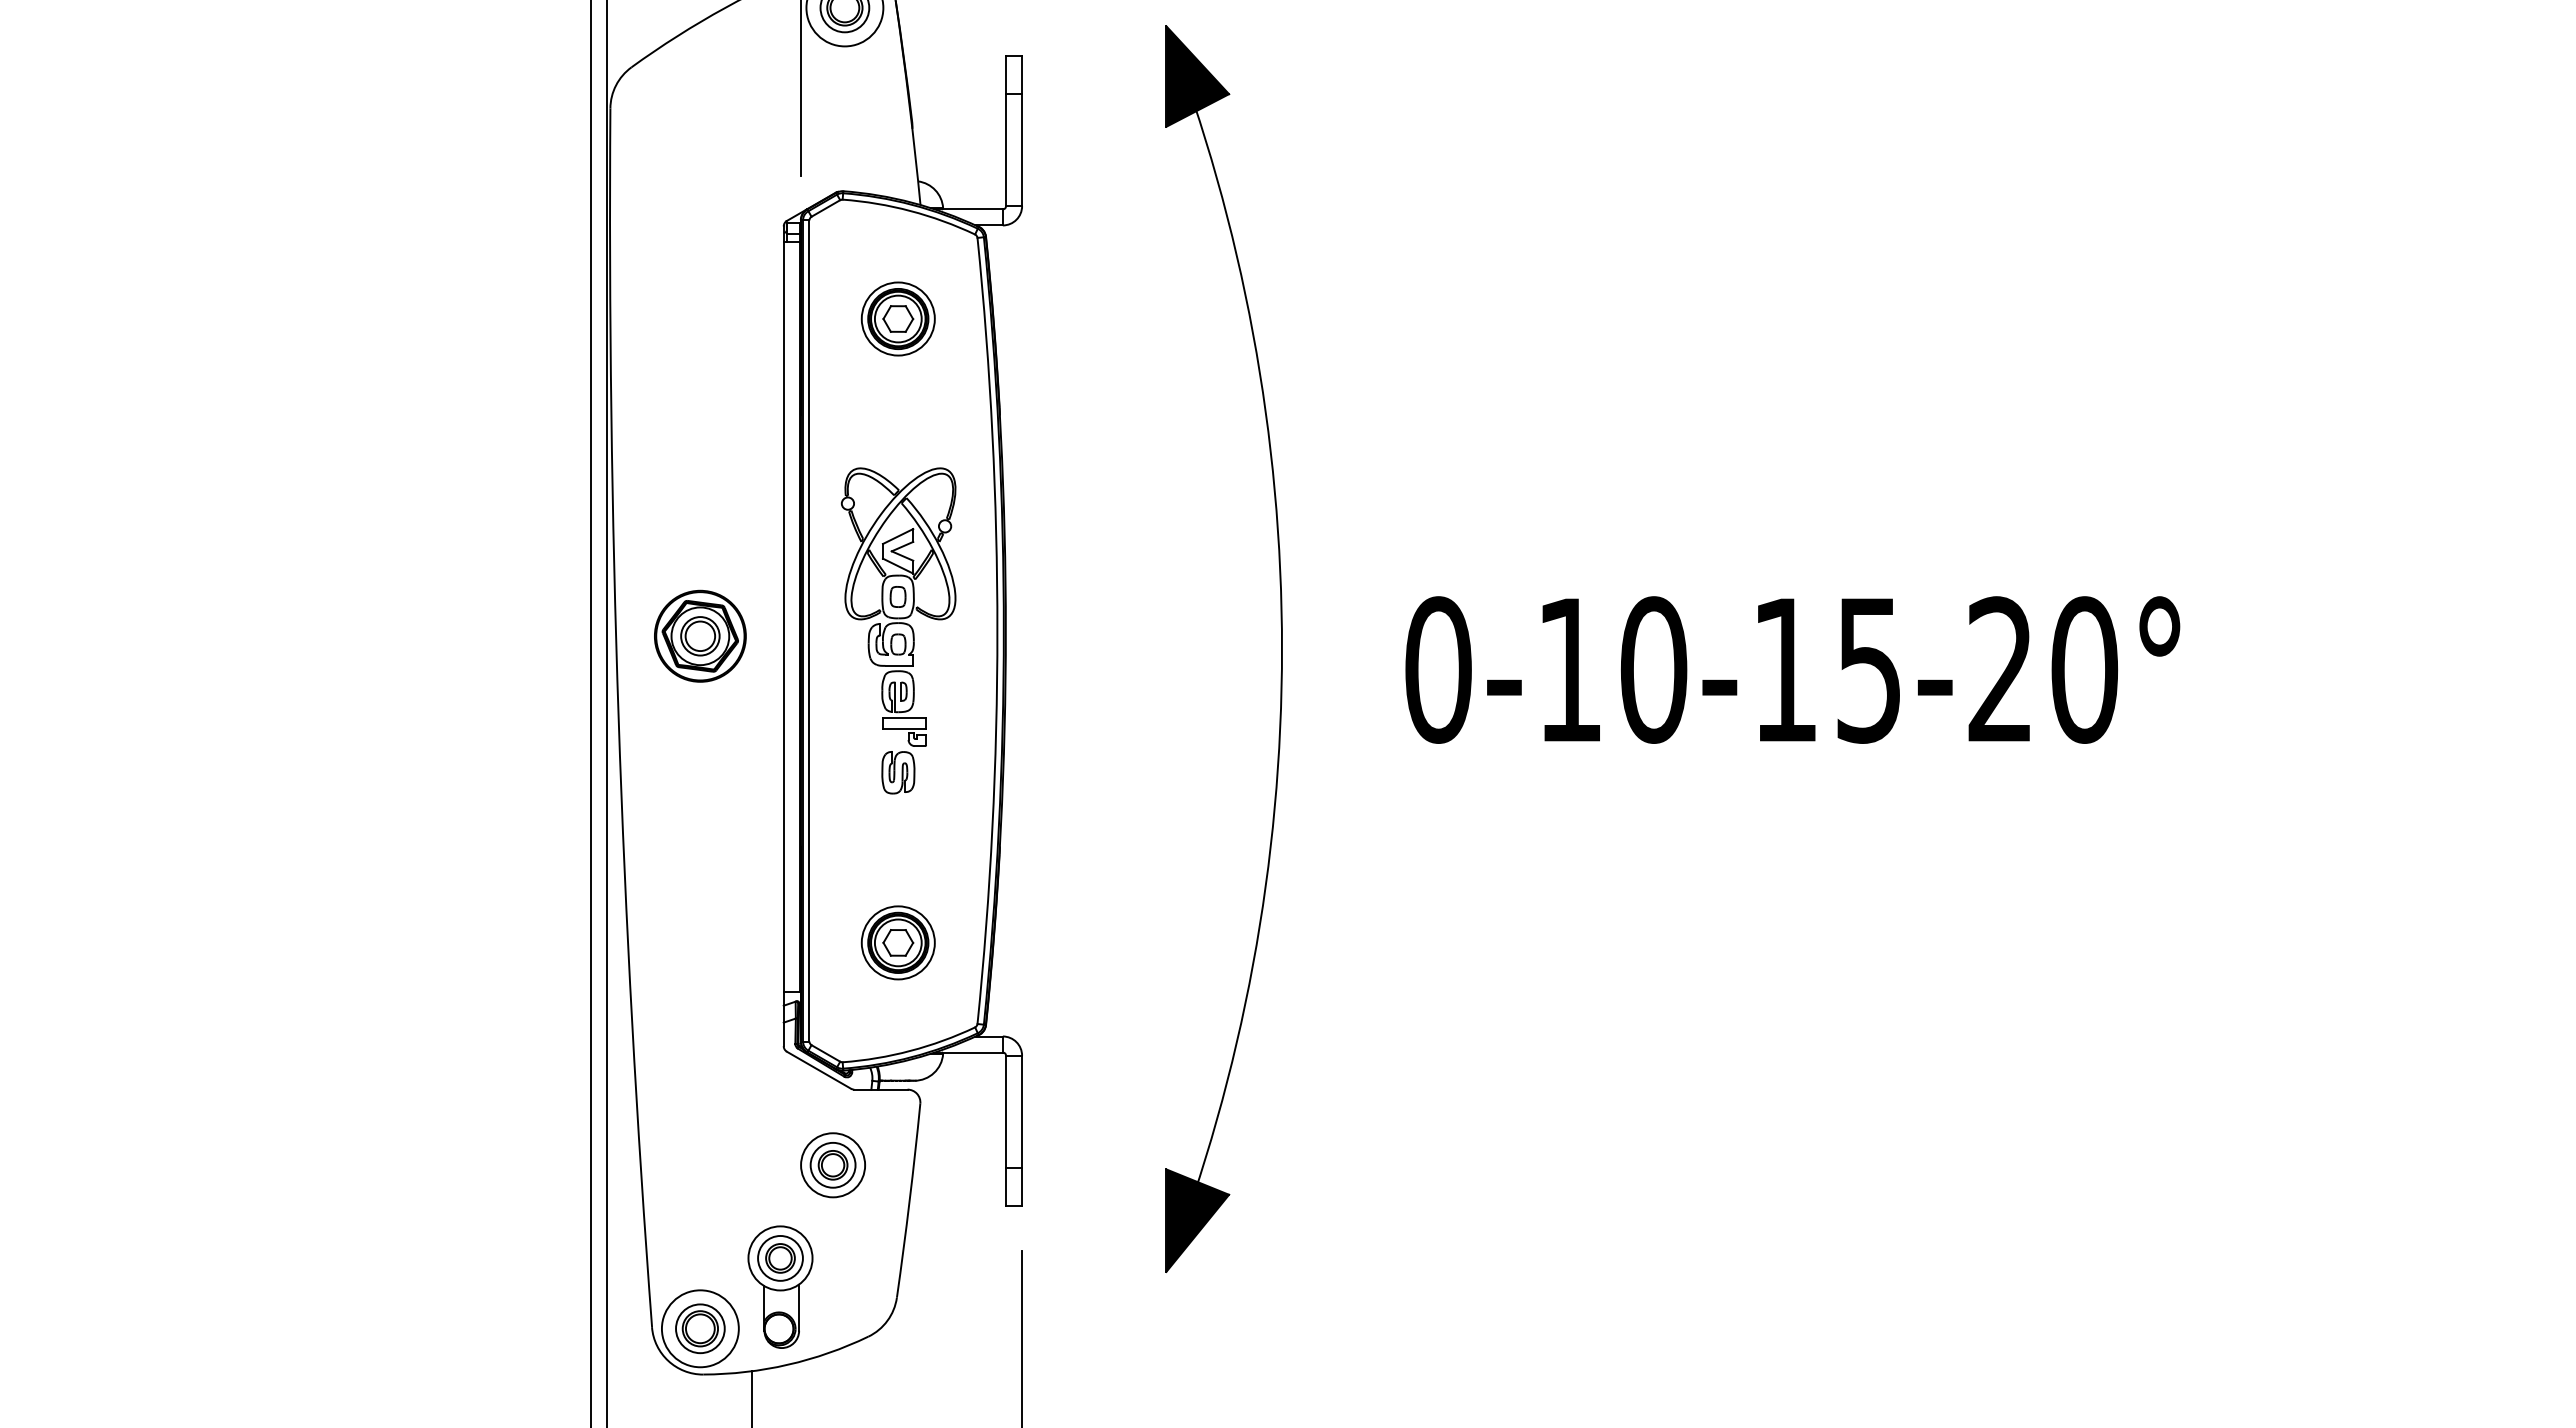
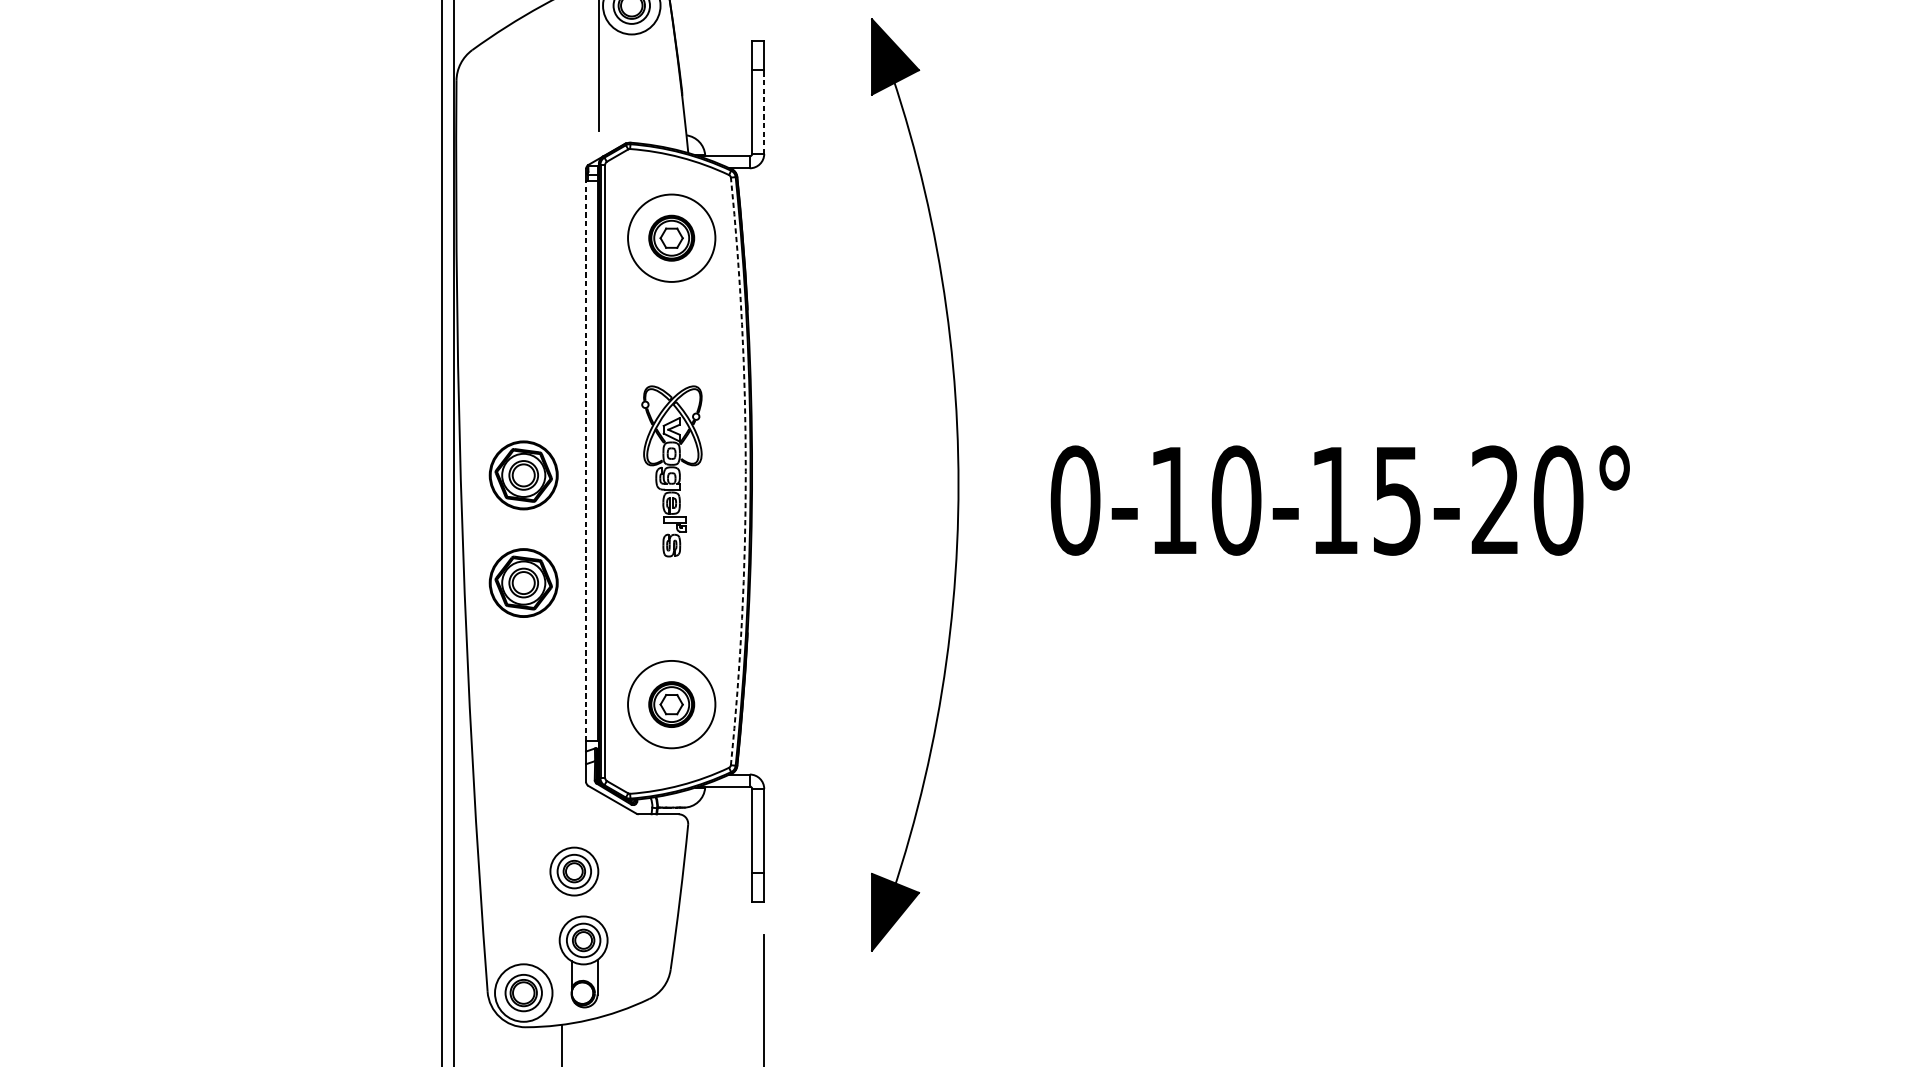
line: (1022, 149) -> (764, 111), solid -> dashed
circle: (897, 318) -> (671, 237), size x1.6
line: (783, 616) -> (585, 460), solid -> dashed
part: (898, 630) -> (671, 471), size x0.7
arc: (997, 630) -> (745, 471), solid -> dashed
part: (700, 779) -> (523, 582), added
circle: (897, 942) -> (671, 704), size x1.6
part: (832, 1165) -> (573, 871), moved

